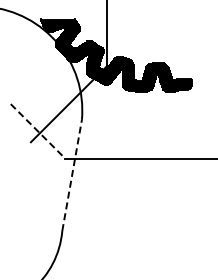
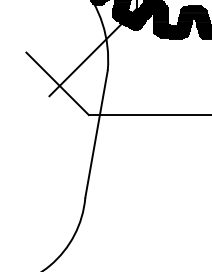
line: (38, 131) -> (58, 83), dashed -> solid
line: (72, 174) -> (96, 133), dashed -> solid

